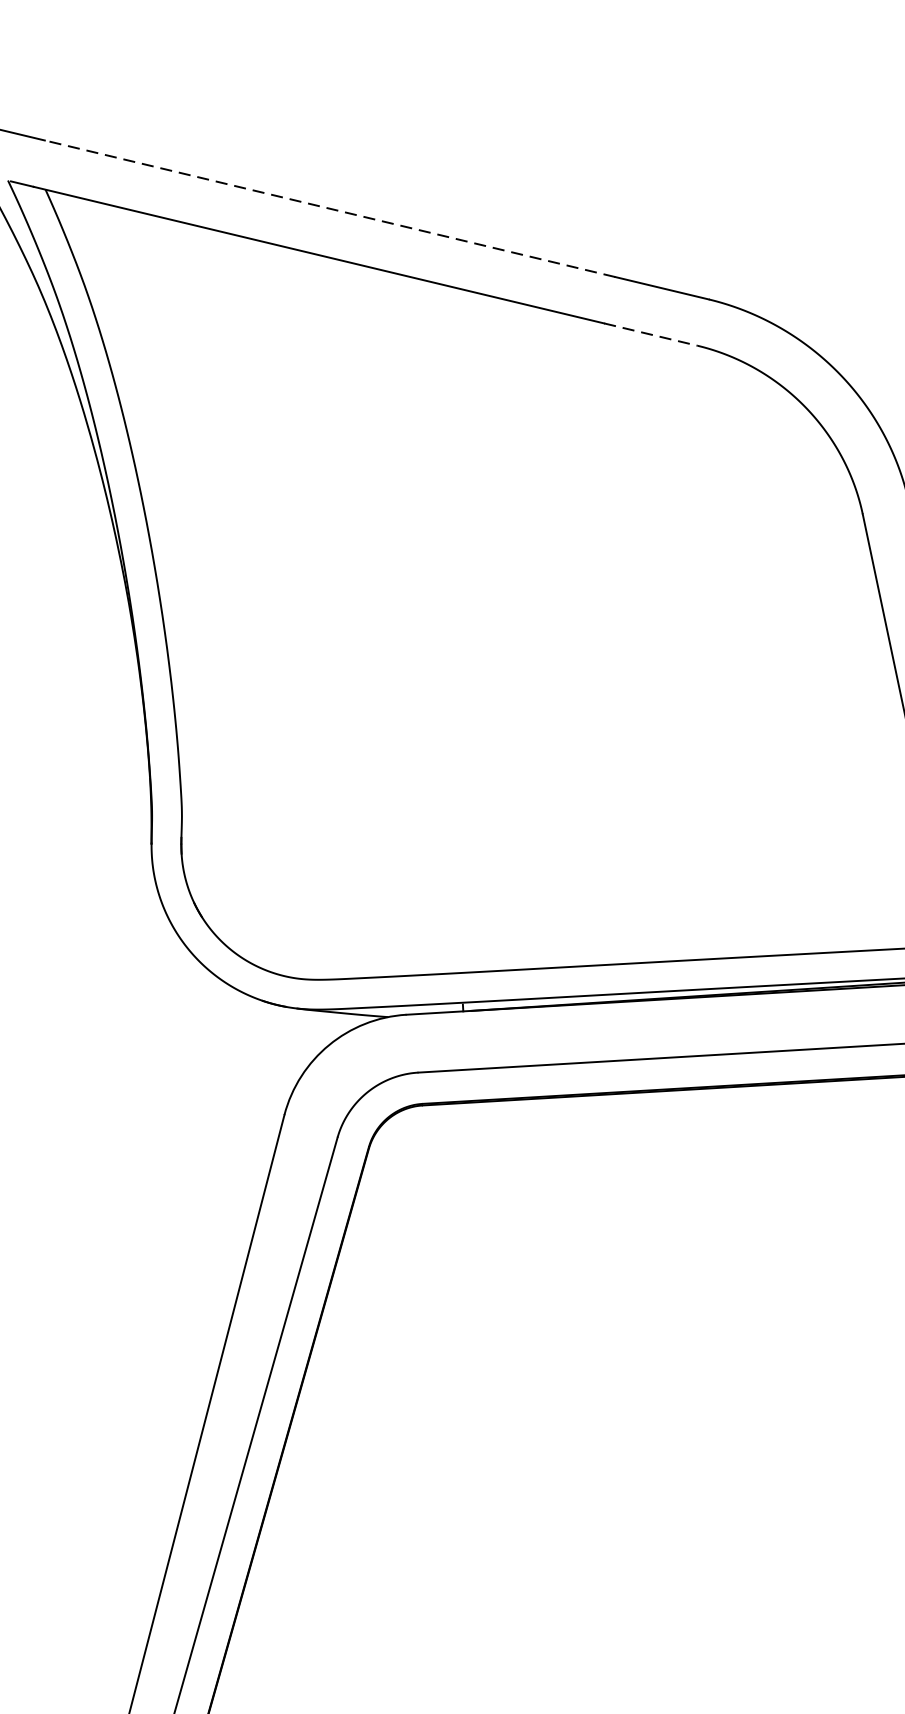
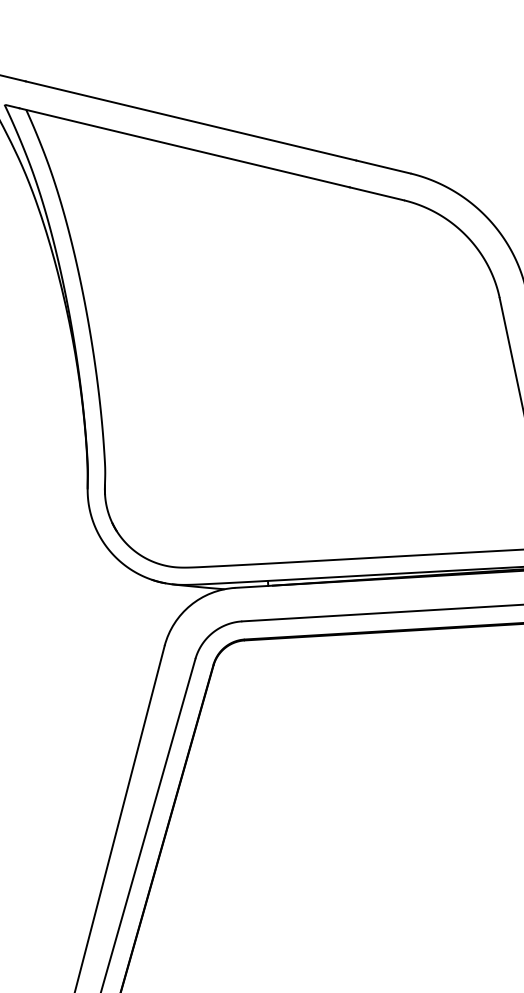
line: (330, 207) -> (191, 120), dashed -> solid
line: (650, 333) -> (376, 193), dashed -> solid

